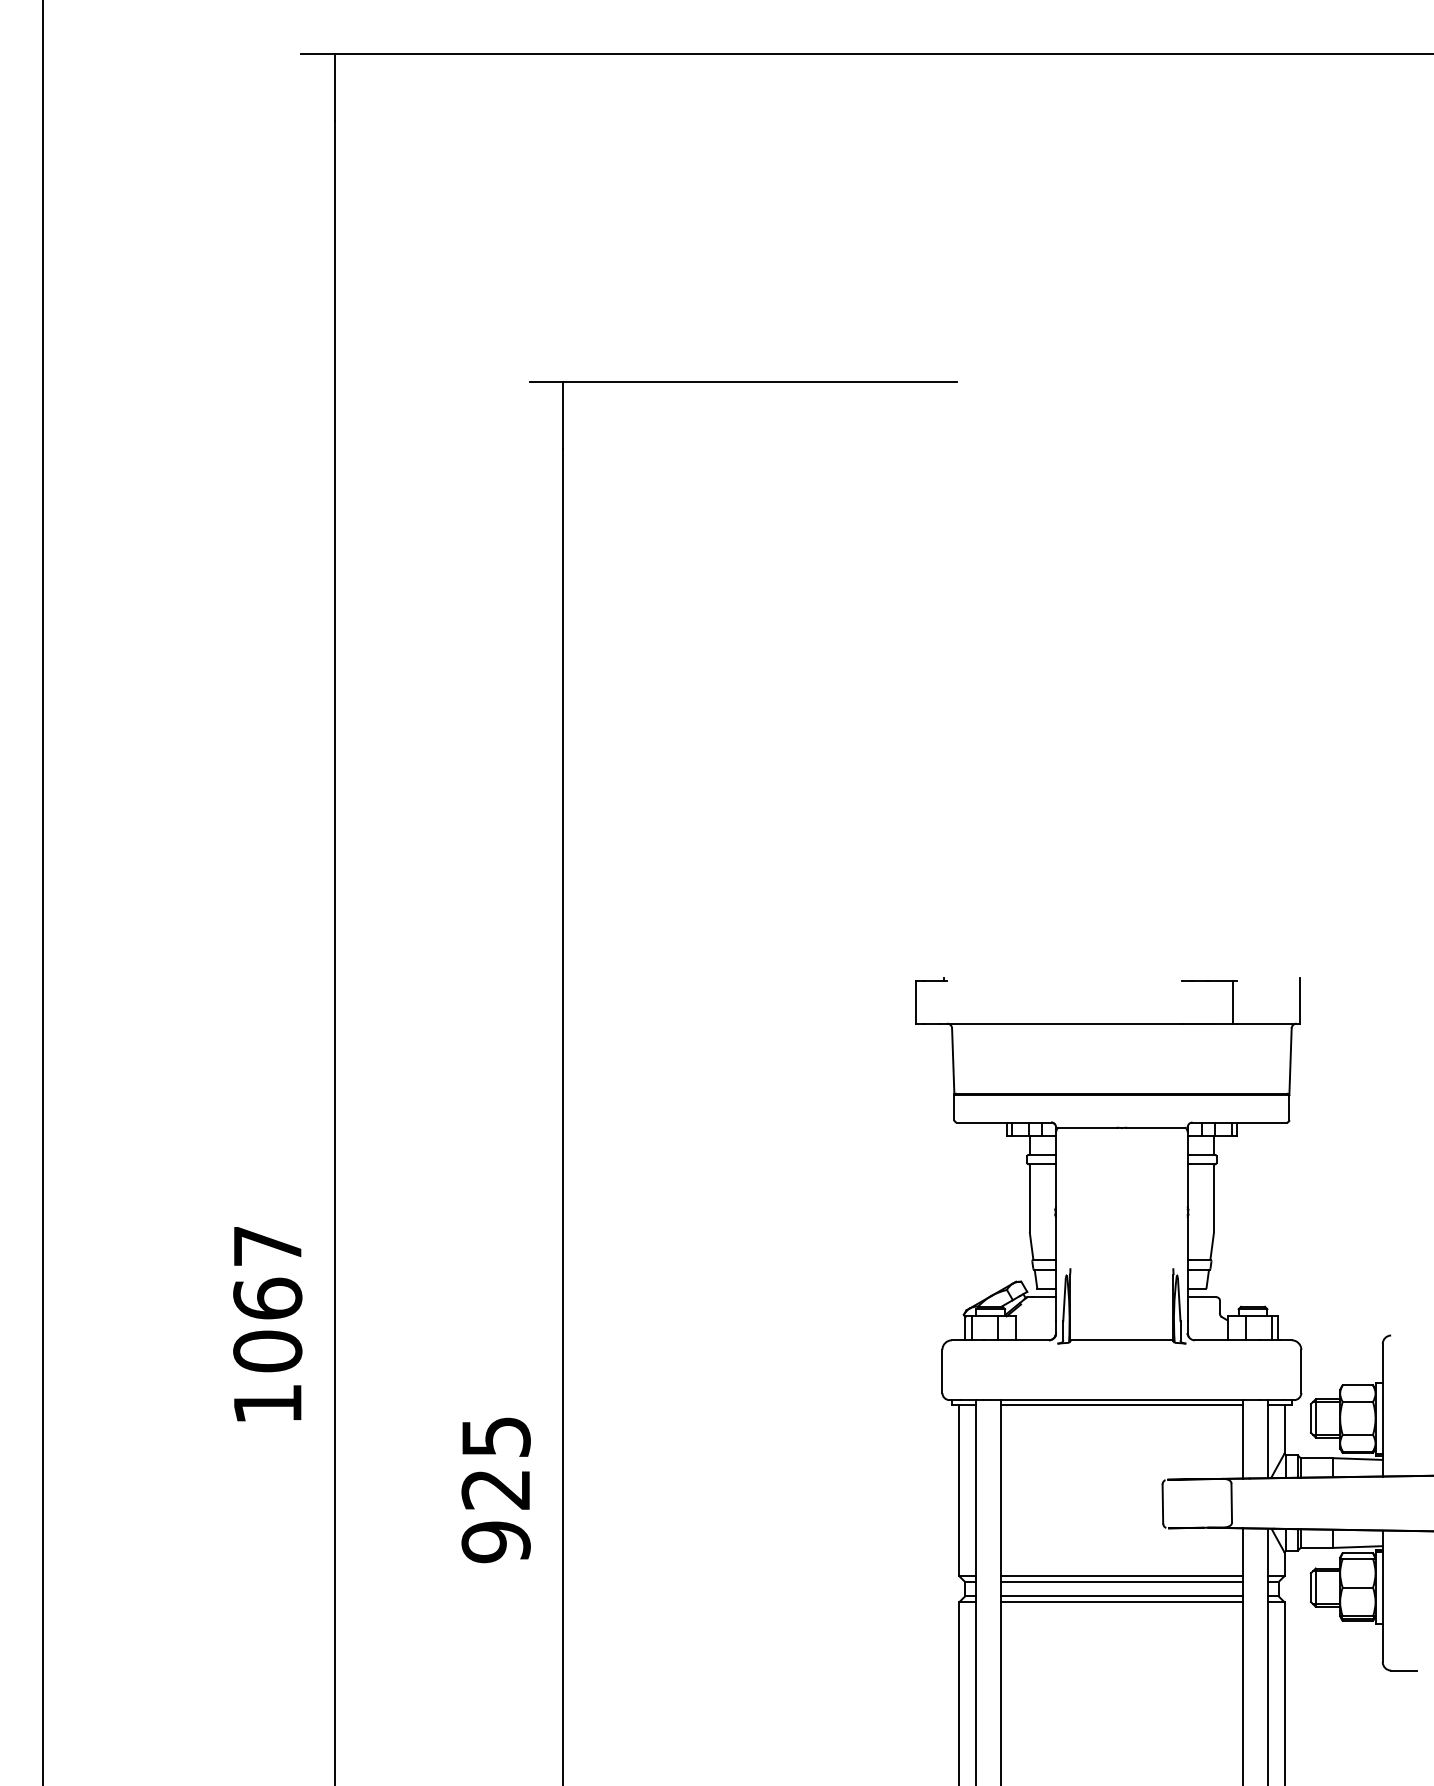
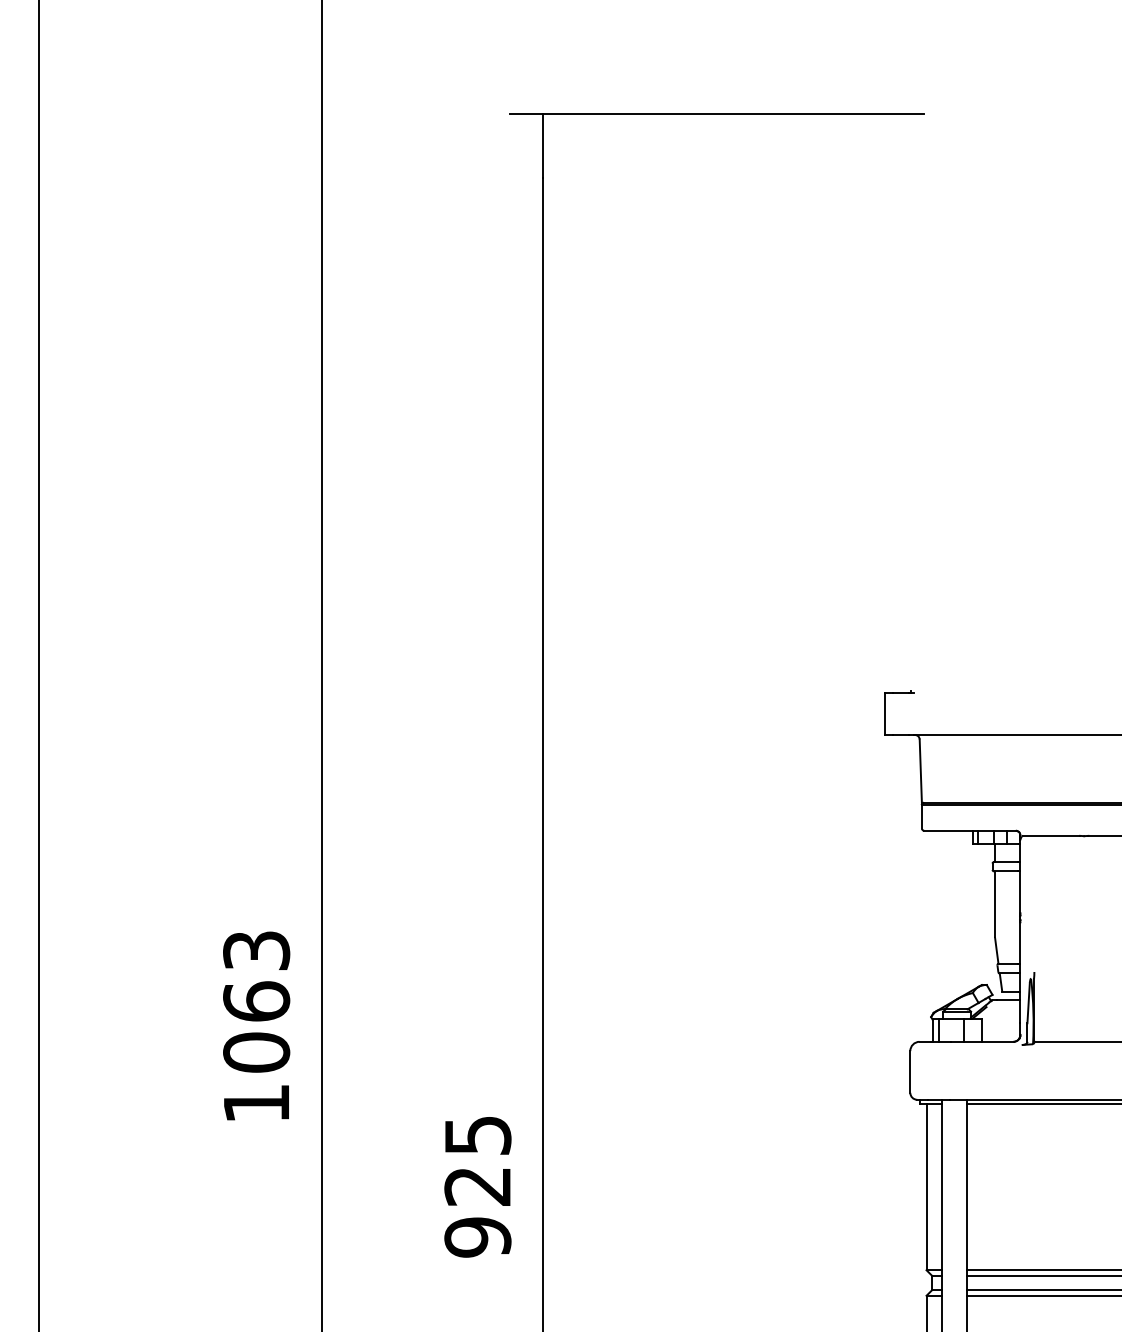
text: (267, 1246) -> (256, 950), 1067 -> 1063

